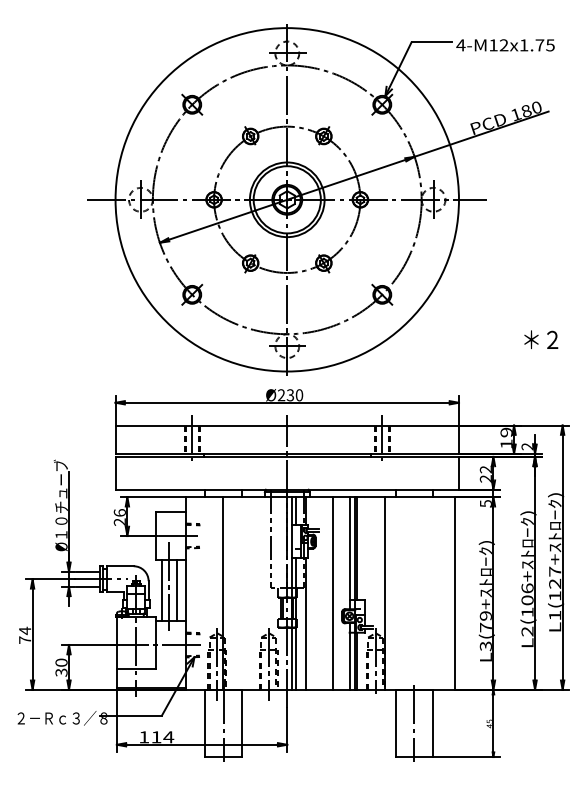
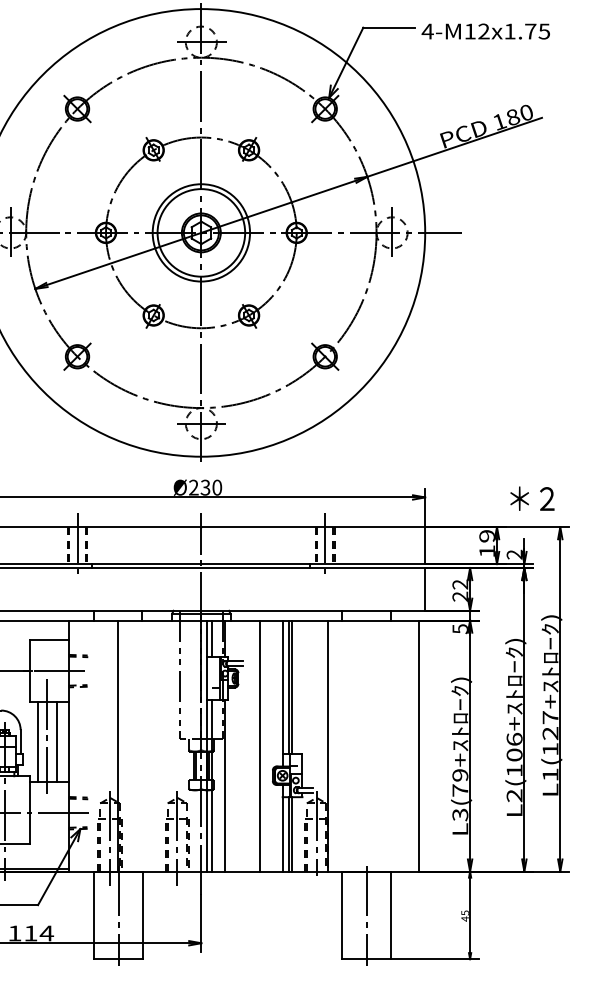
text: (541, 339) -> (532, 498), moved

